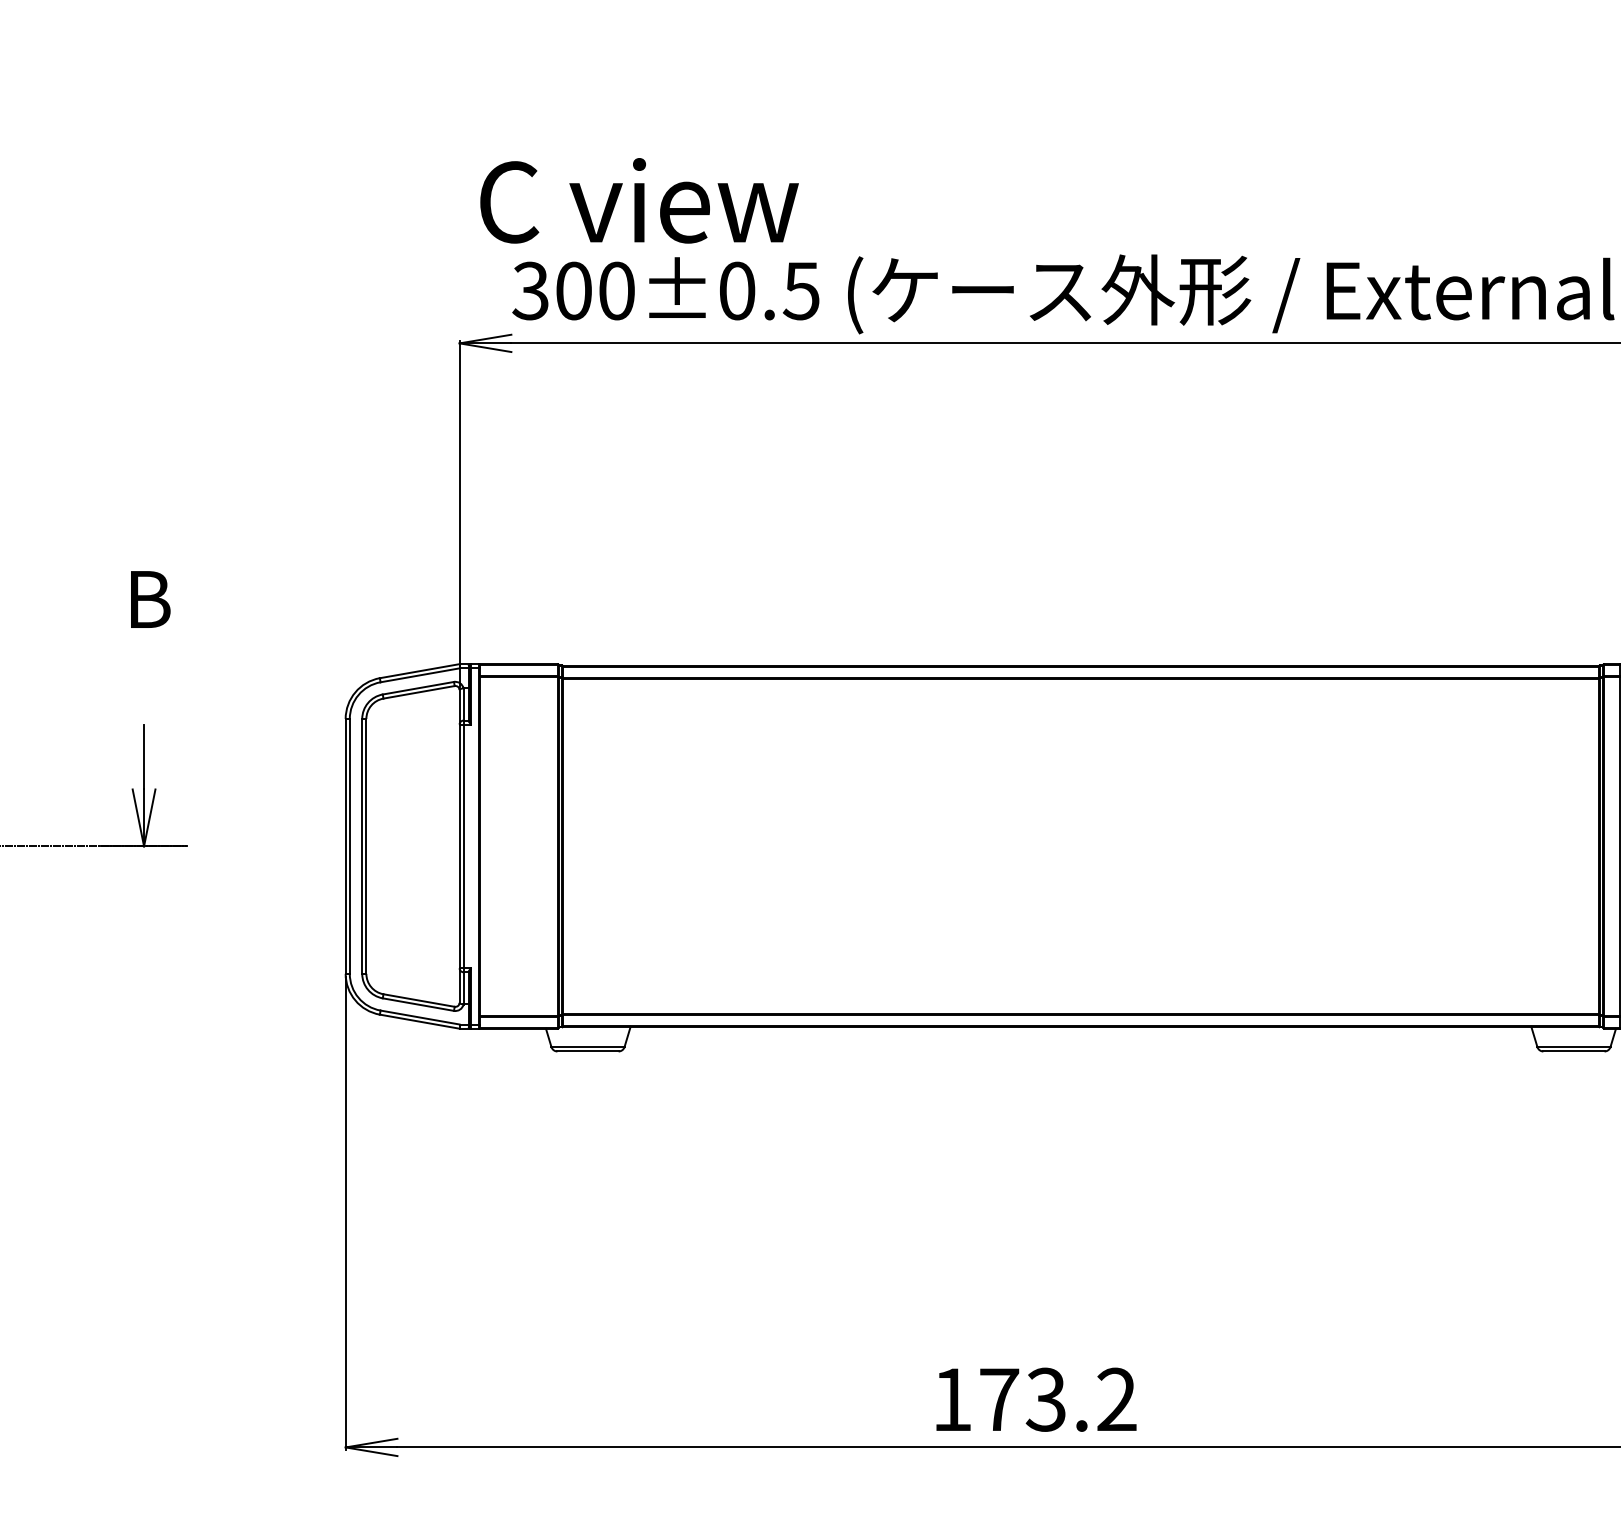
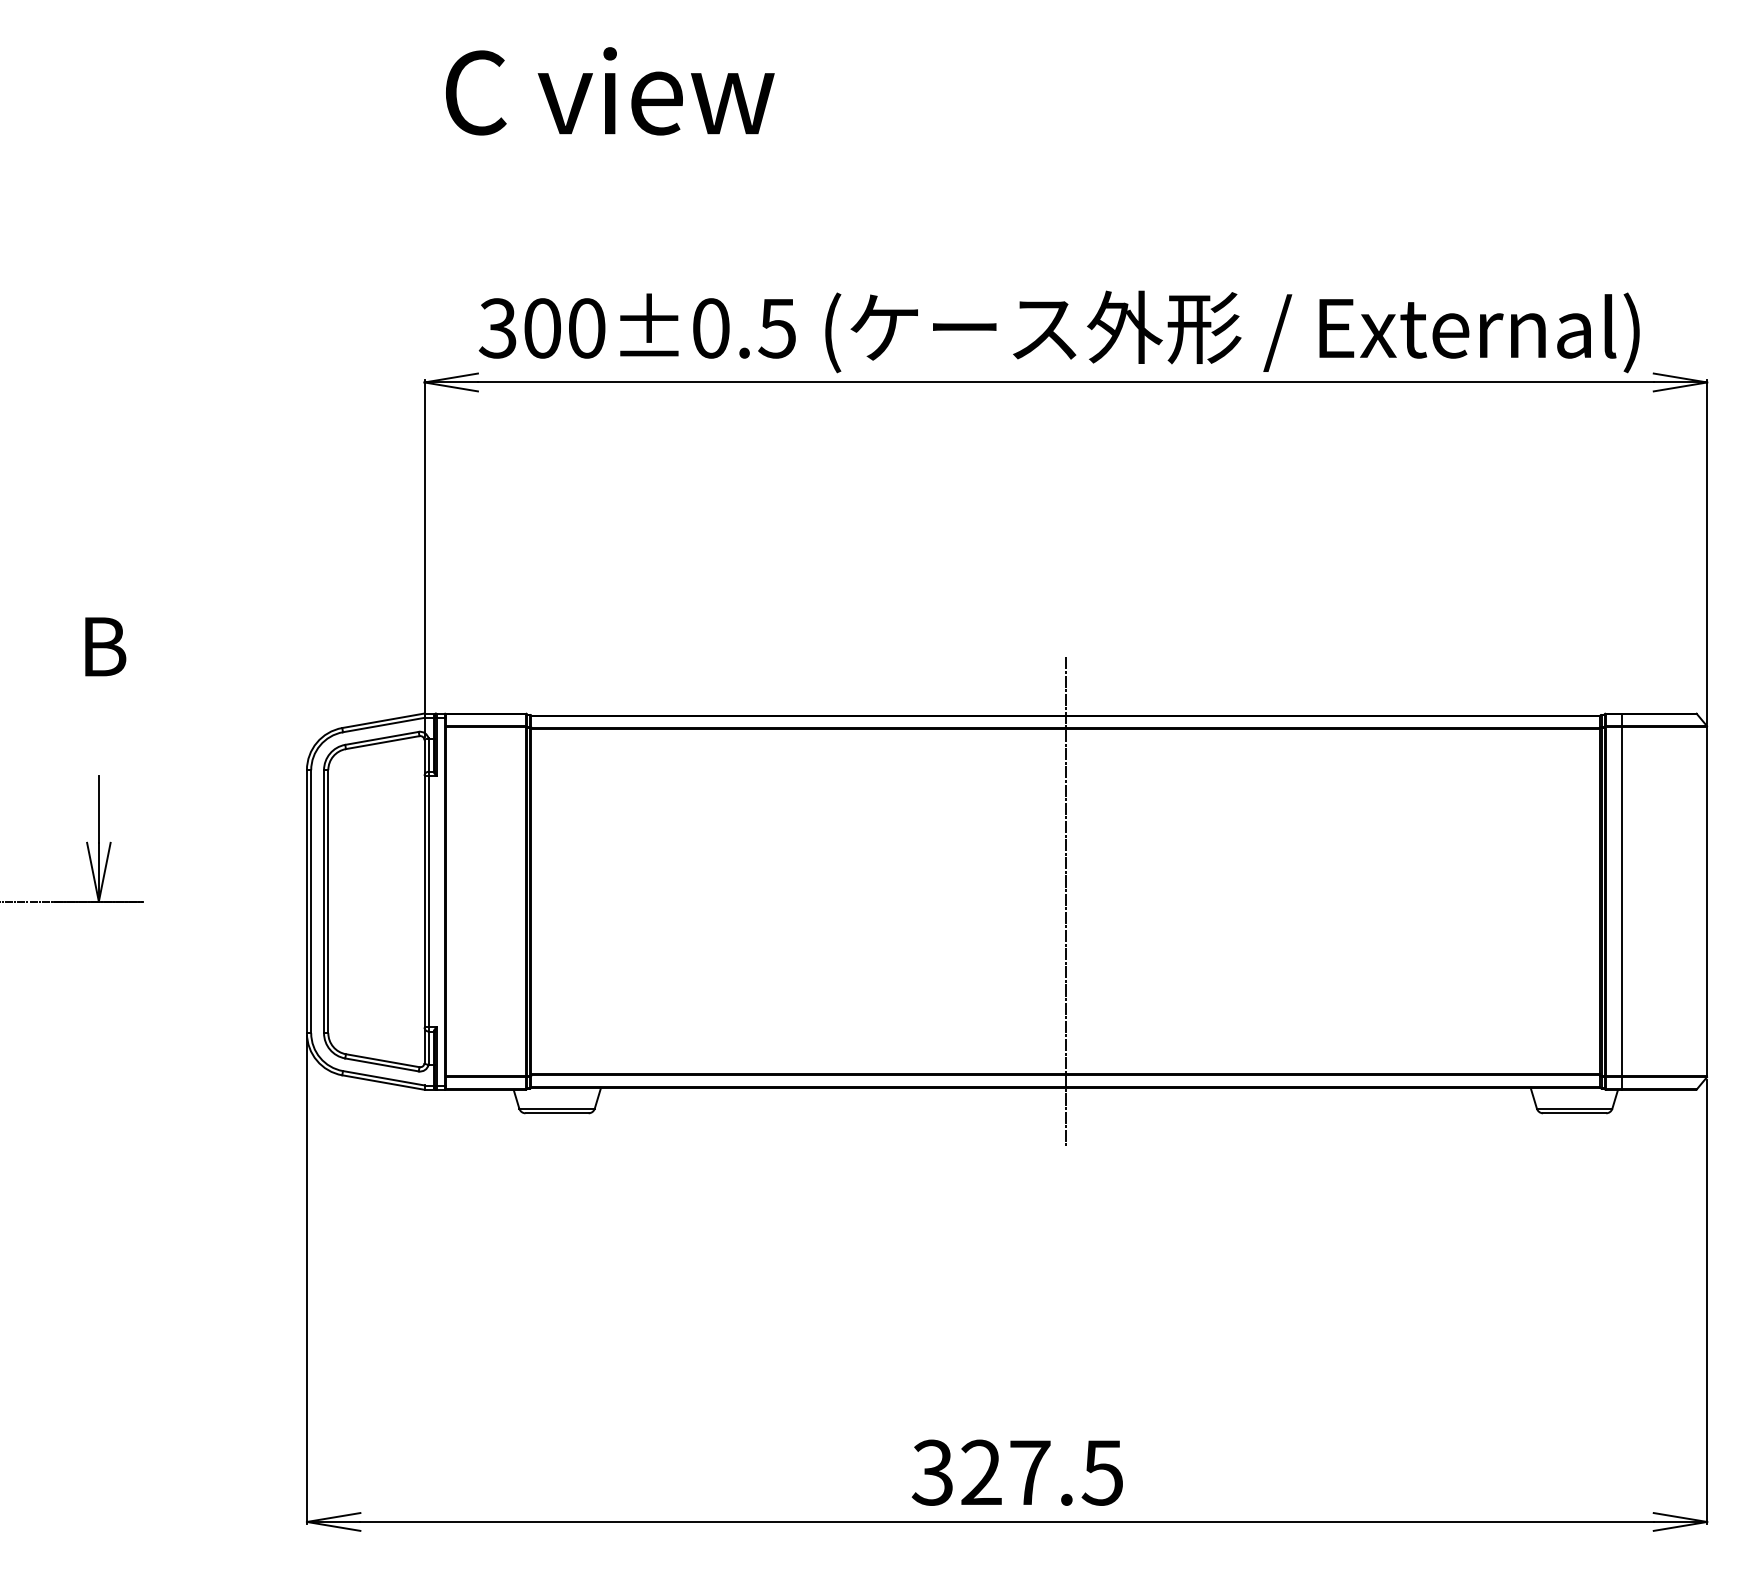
text: (639, 200) -> (610, 91), moved
line: (1080, 846) -> (1065, 901), added
text: (1034, 1399) -> (1017, 1472), 173.2 -> 327.5

